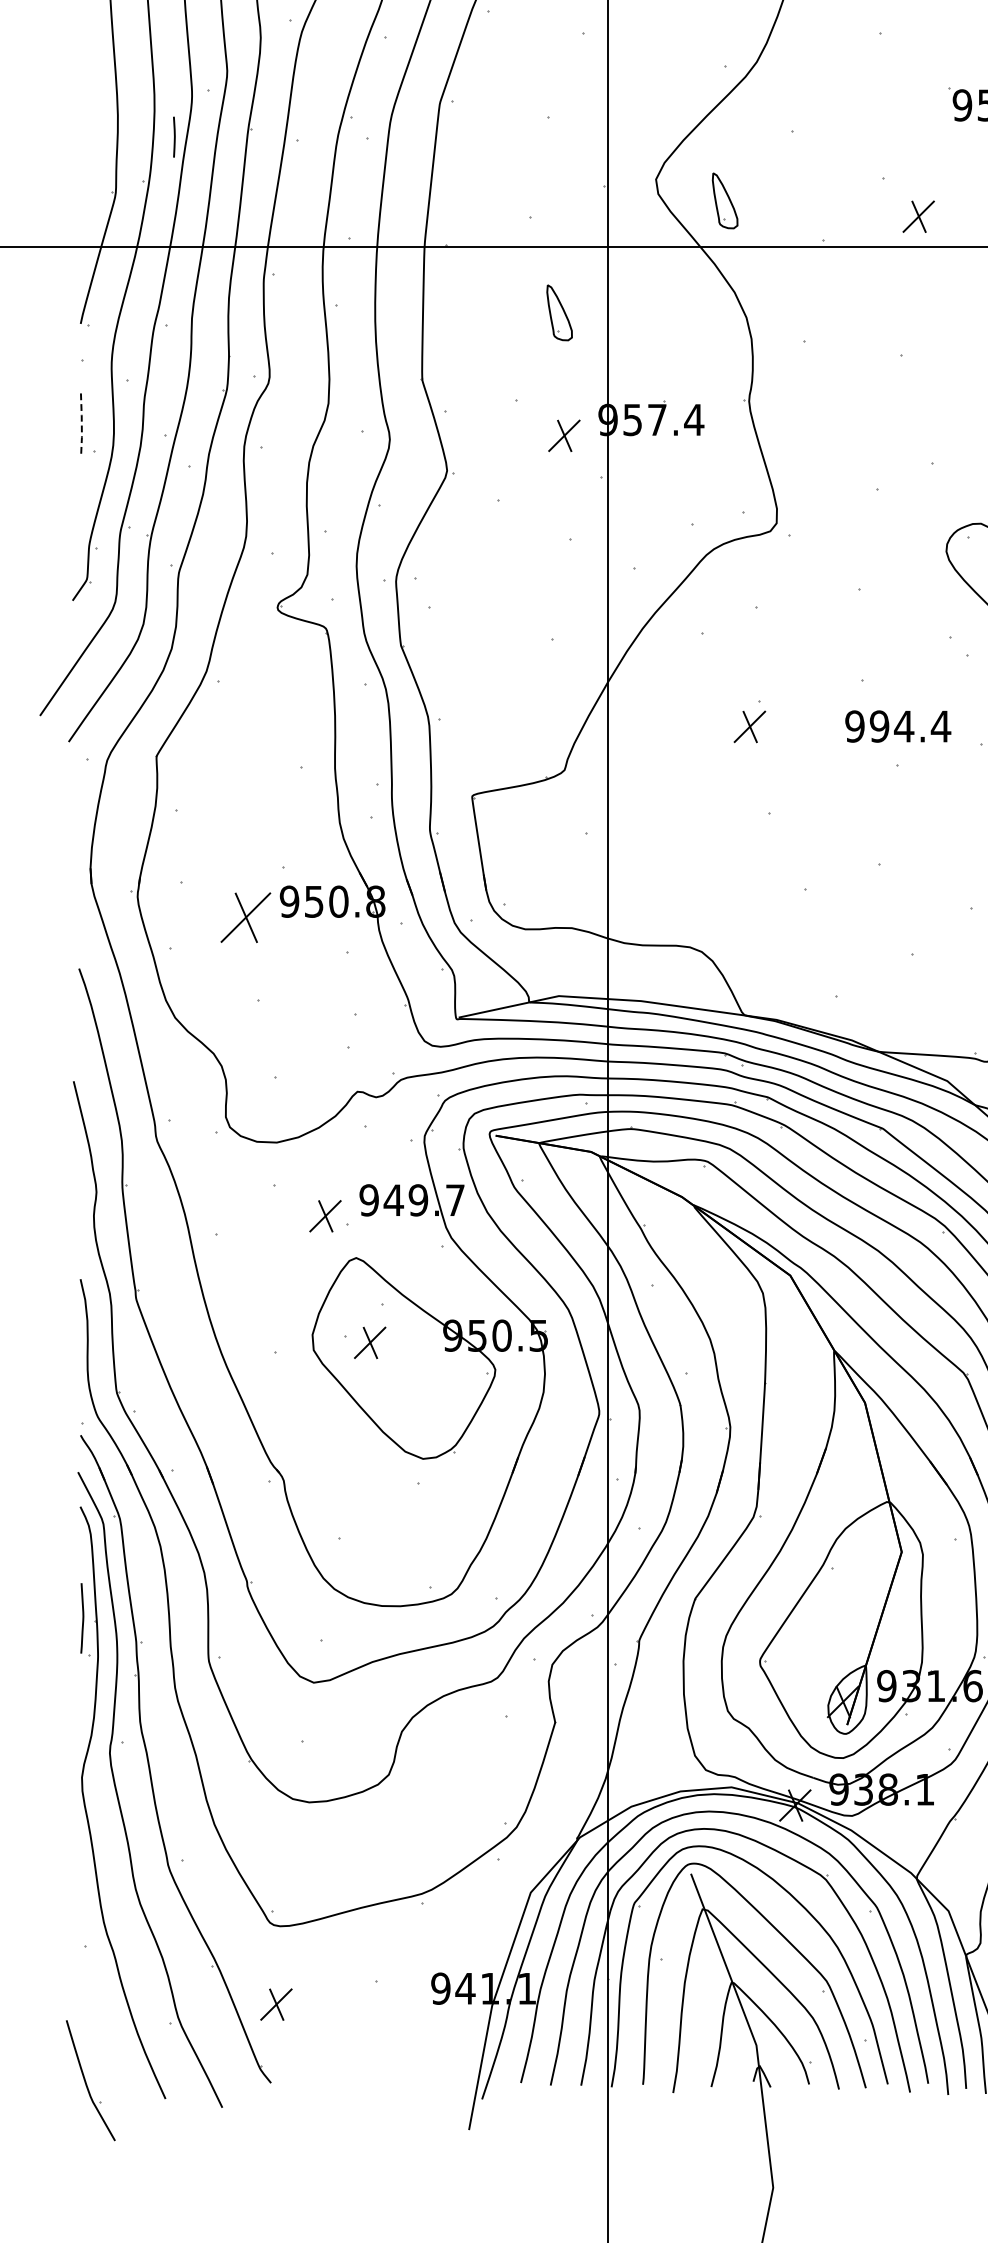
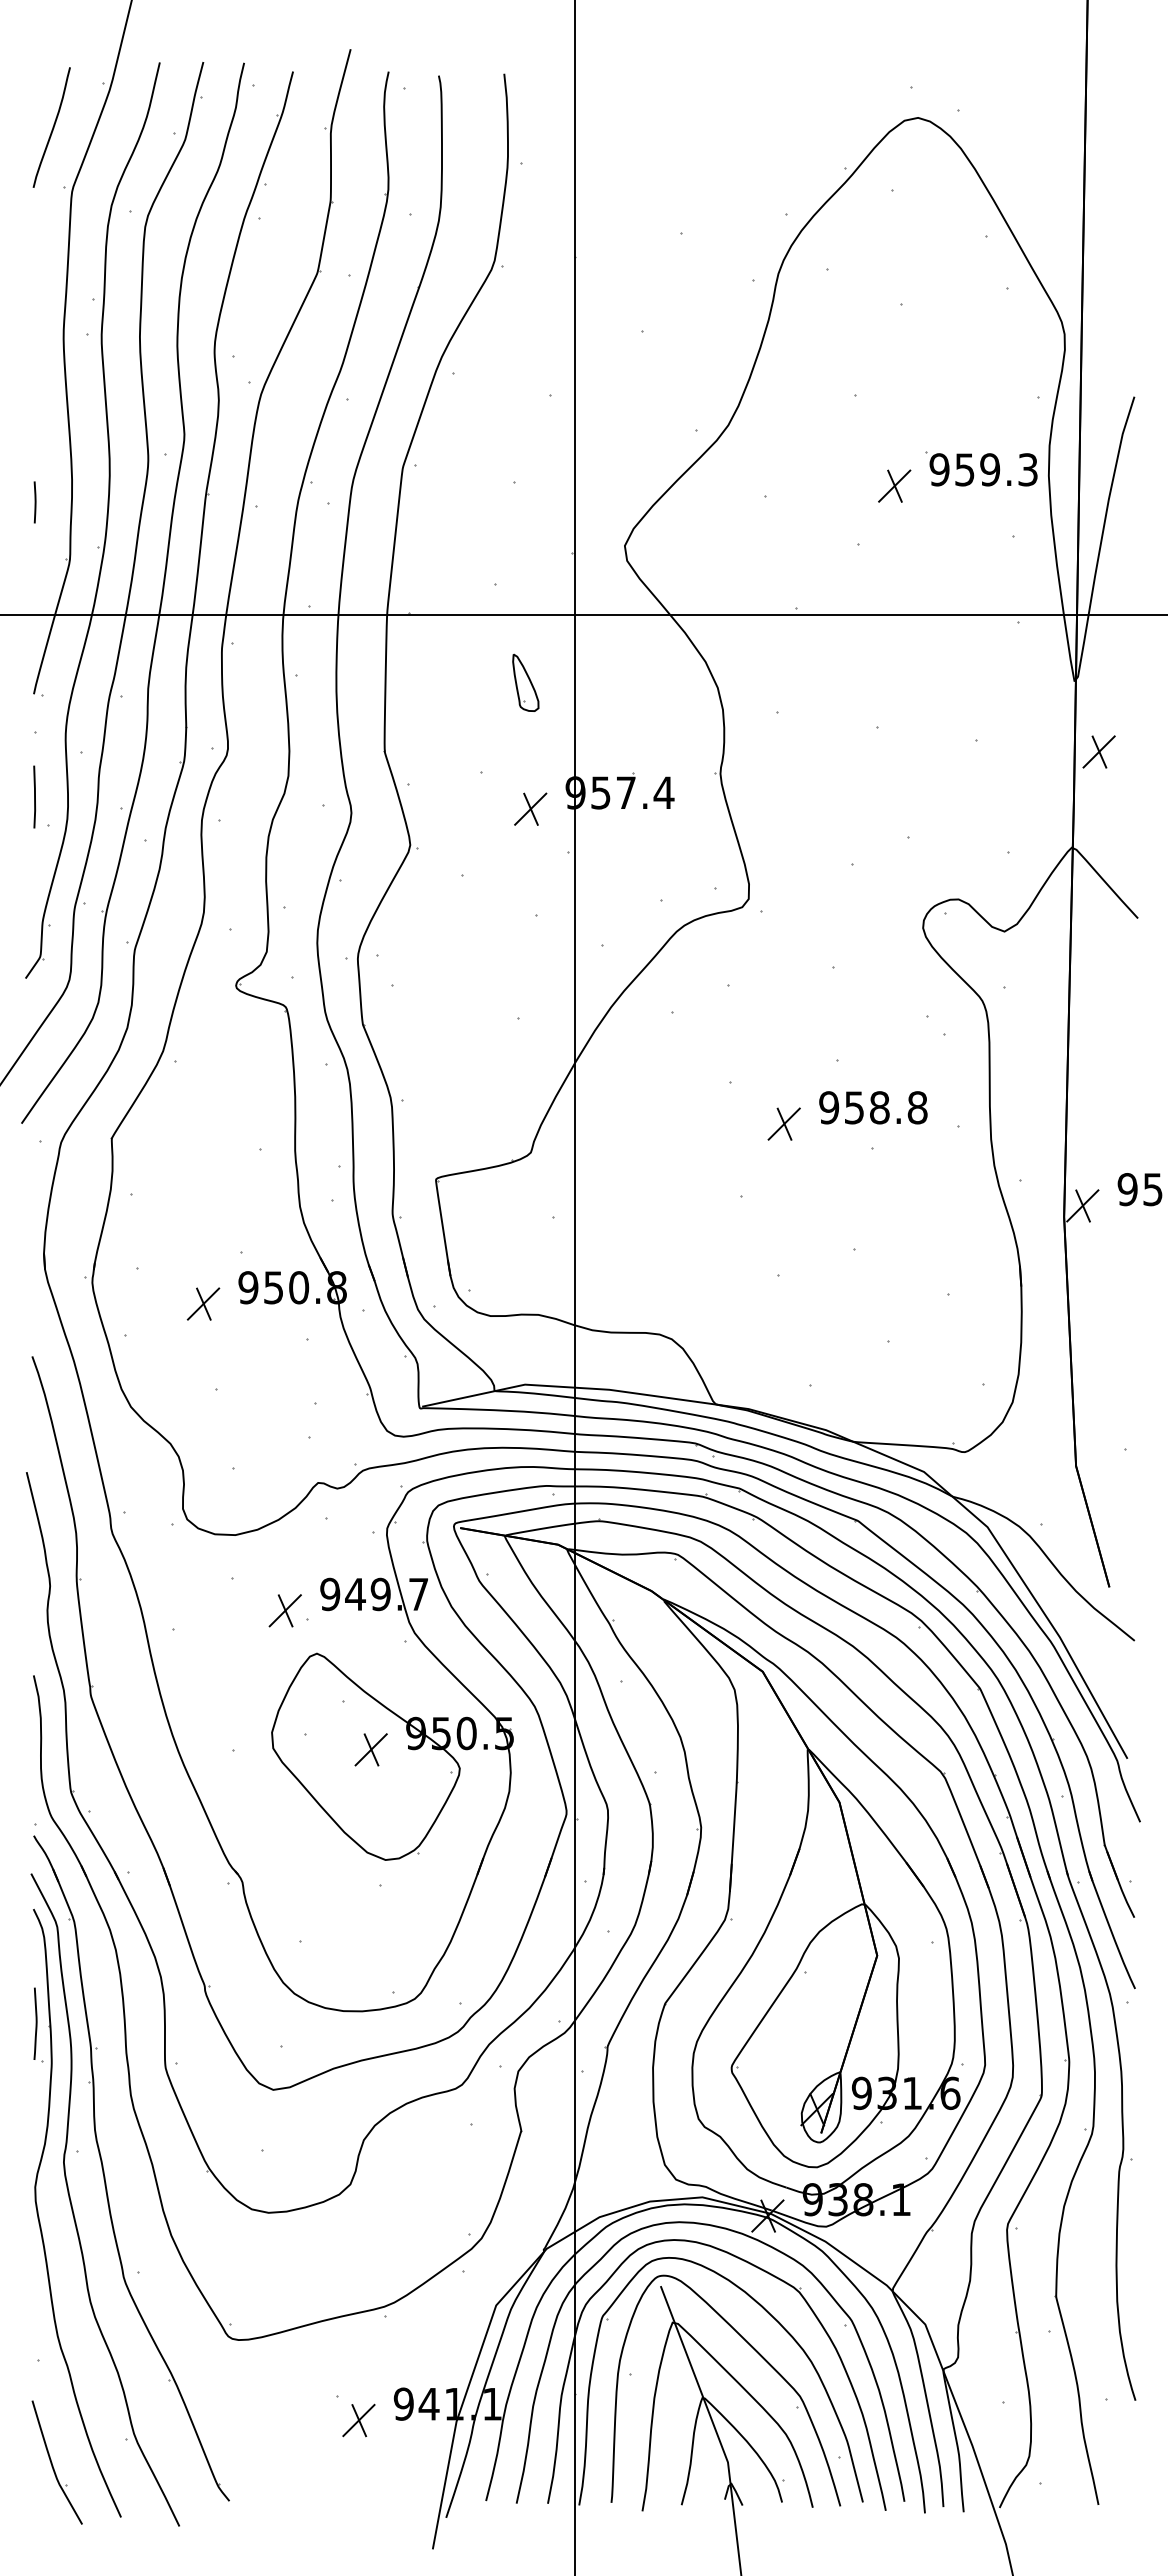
line: (173, 137) -> (34, 502), moved
part: (724, 200) -> (695, 567), removed
part: (918, 216) -> (894, 485), moved
line: (82, 424) -> (35, 797), dashed -> solid
part: (749, 726) -> (783, 1123), moved
text: (910, 726) -> (886, 1107), 994.4 -> 958.8
part: (245, 917) -> (203, 1303), size x0.62
part: (369, 1342) -> (370, 1749), moved
part: (276, 2004) -> (358, 2420), moved
part: (90, 2080) -> (56, 2462), moved

